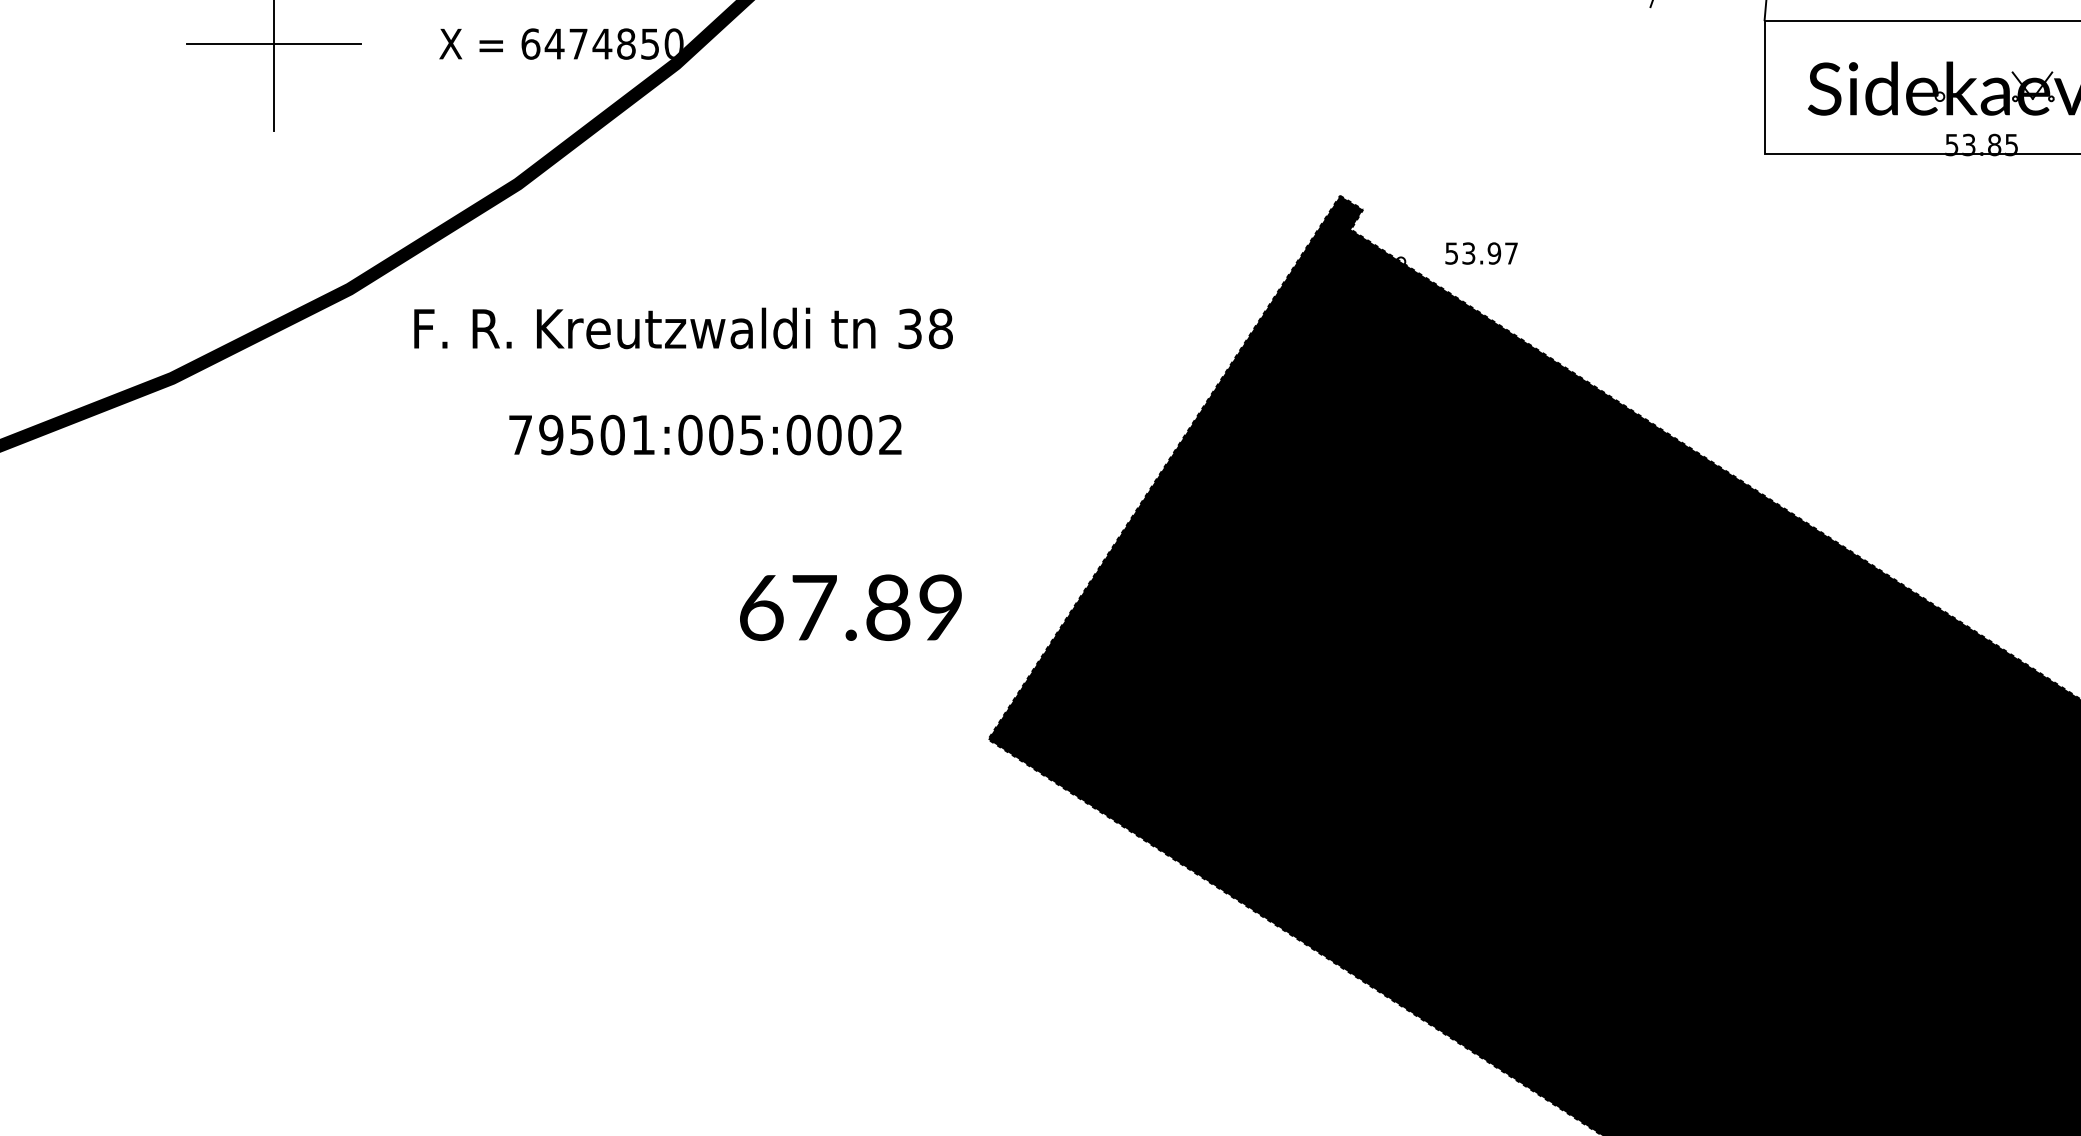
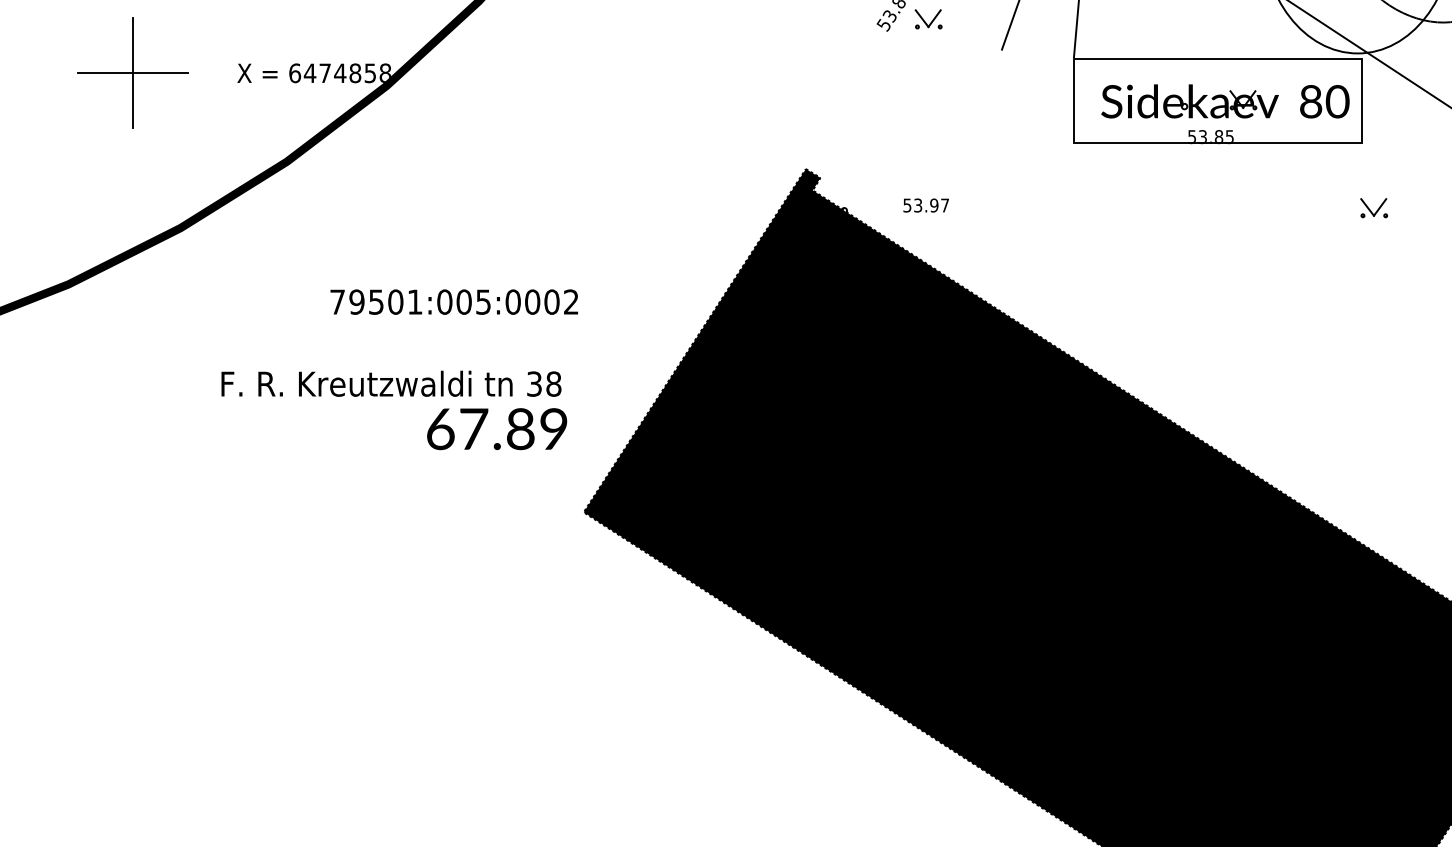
text: (674, 42) -> (385, 72), 6474850 -> 6474858
text: (1480, 253) -> (925, 205), moved
text: (683, 327) -> (391, 383), moved
text: (704, 434) -> (453, 301), moved

